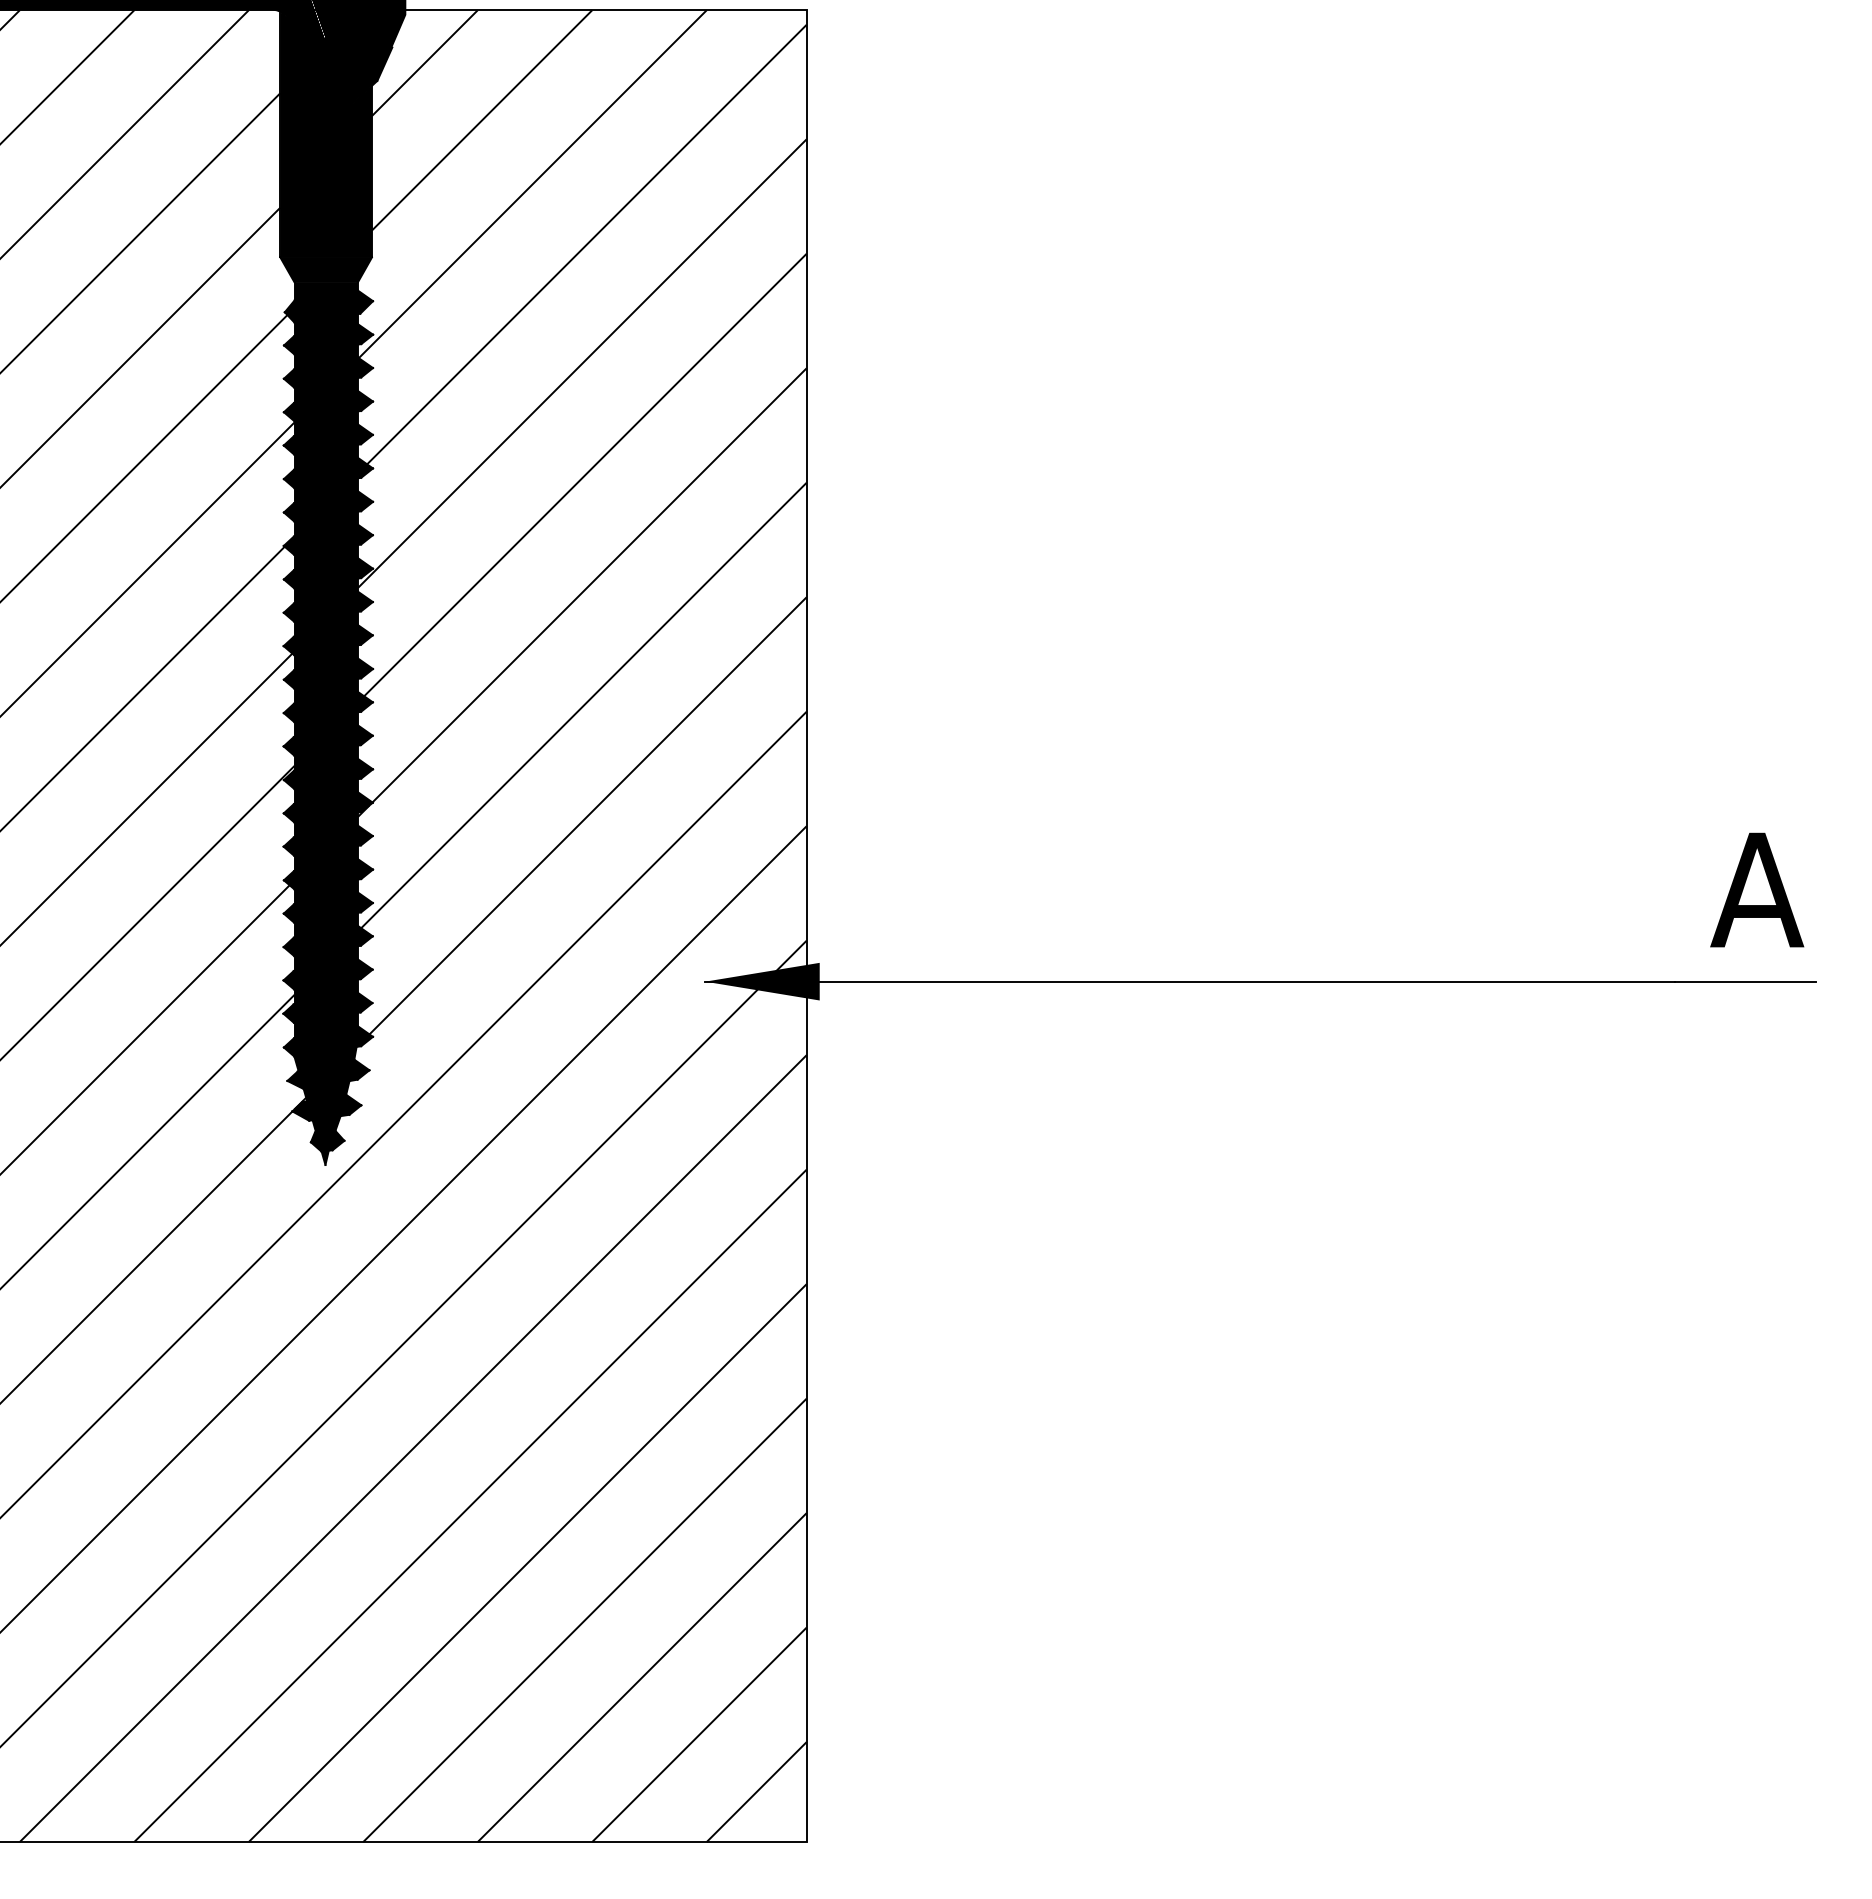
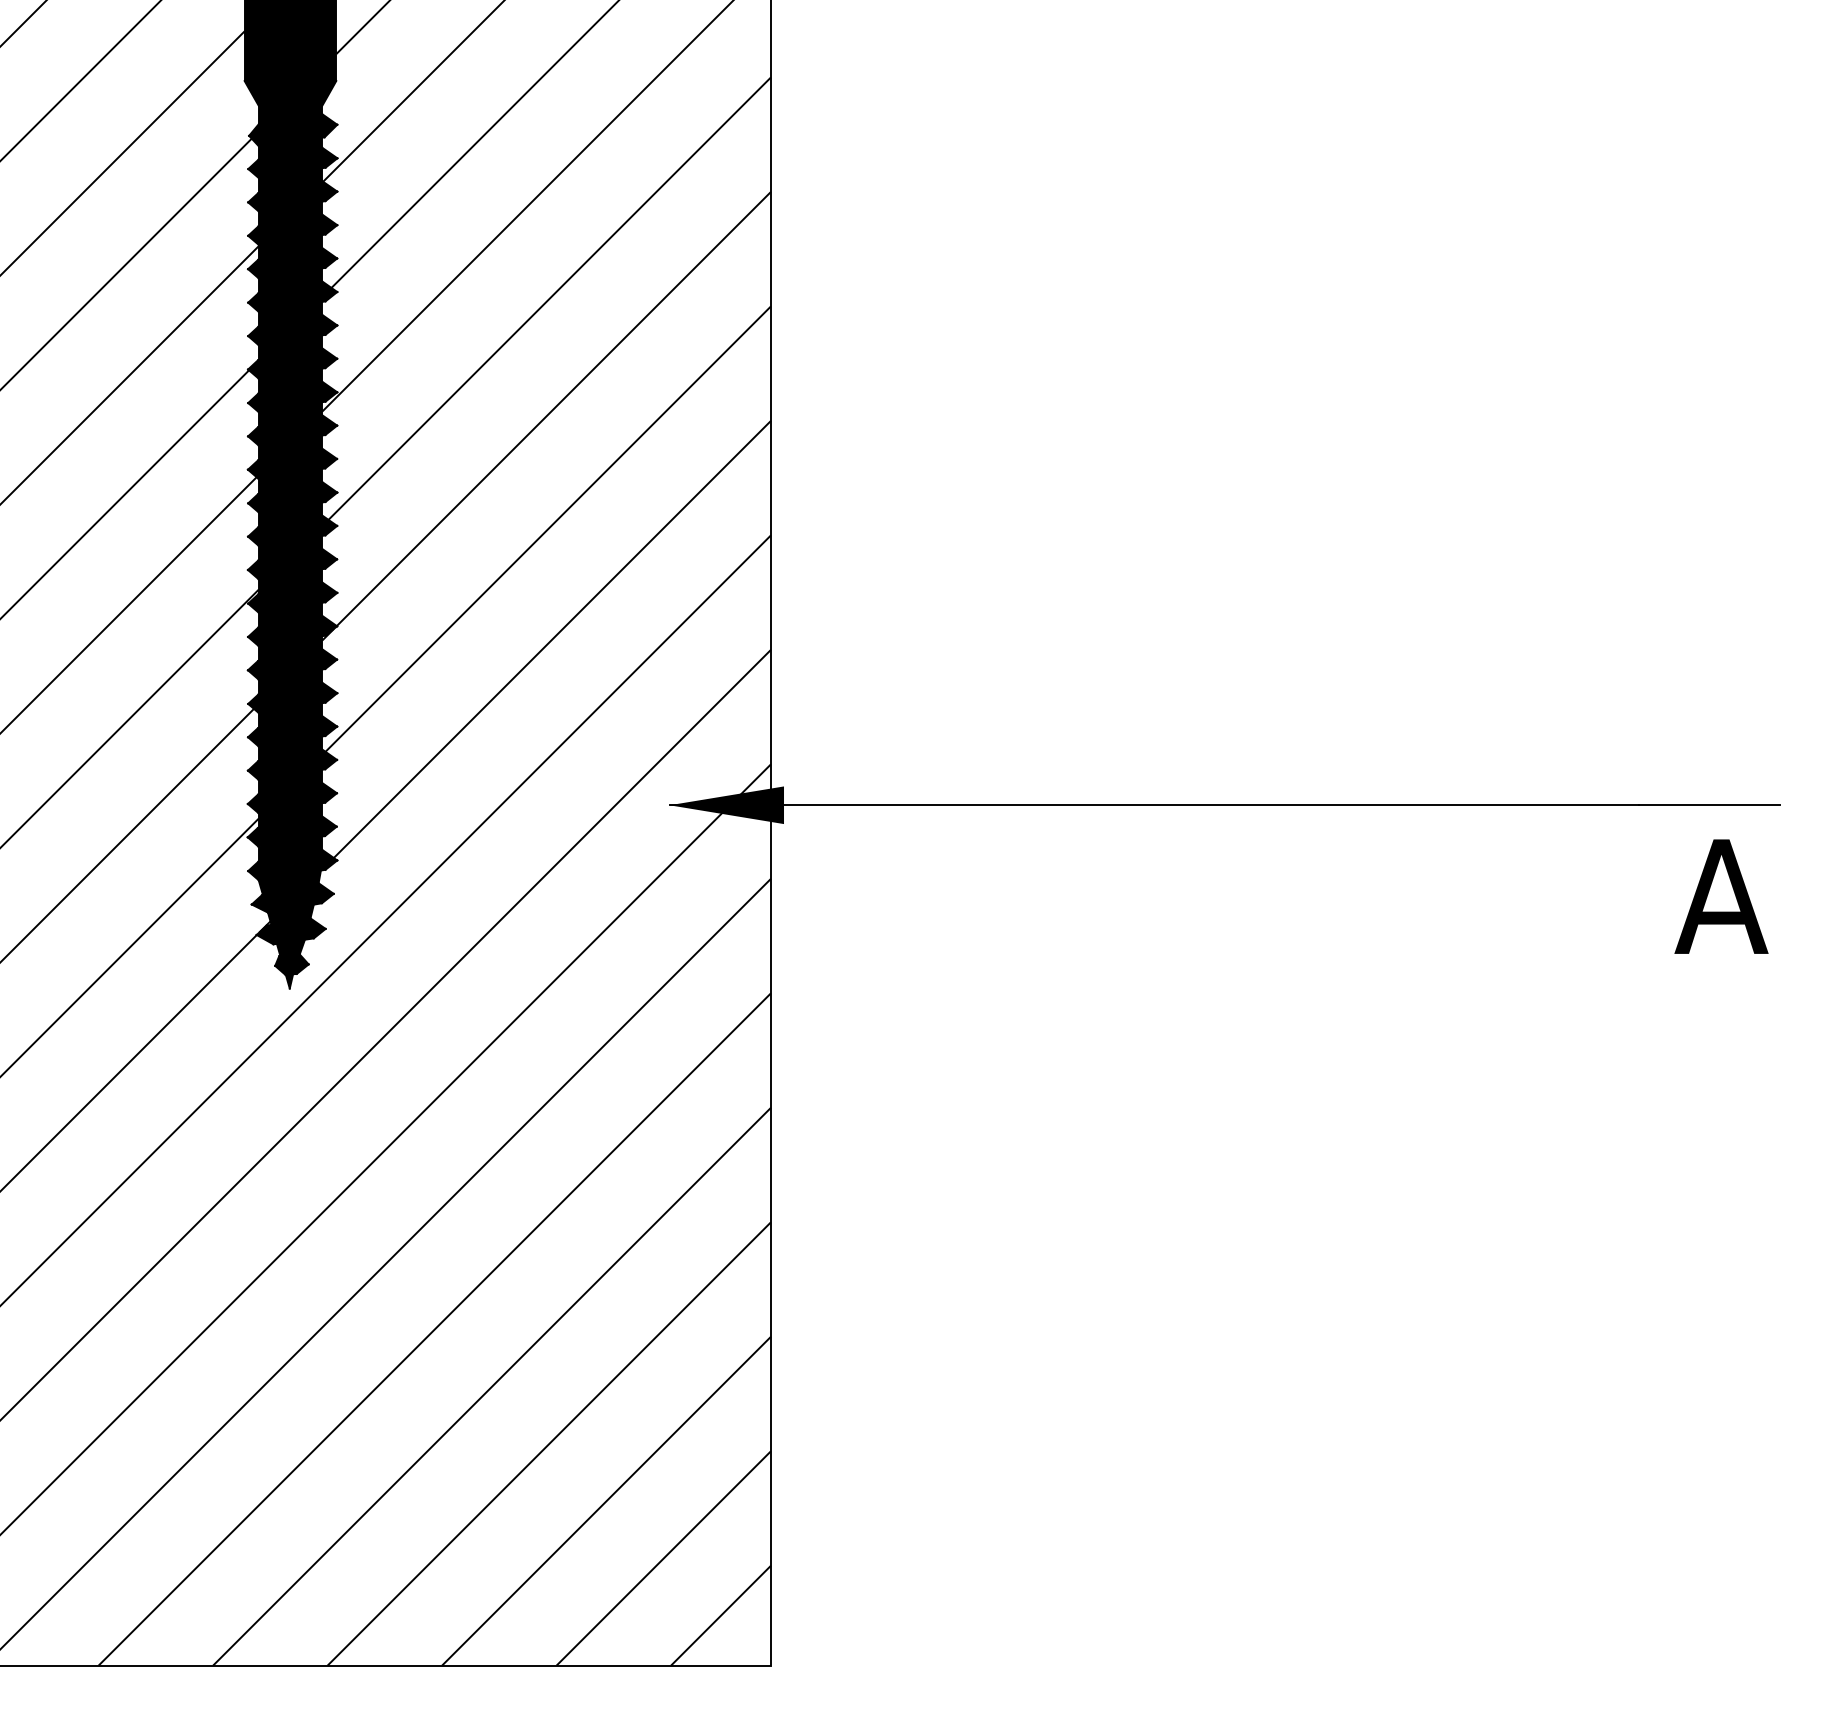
text: (1757, 889) -> (1721, 896), moved

